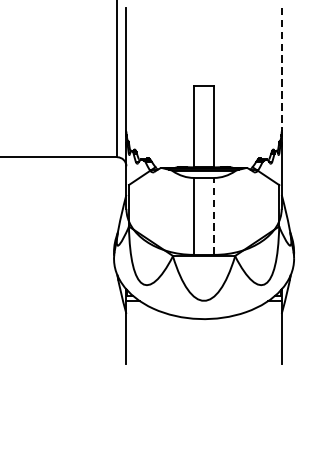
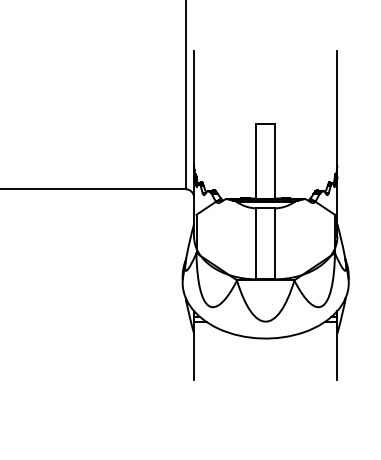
line: (281, 69) -> (337, 108), dashed -> solid
line: (214, 216) -> (275, 243), dashed -> solid

